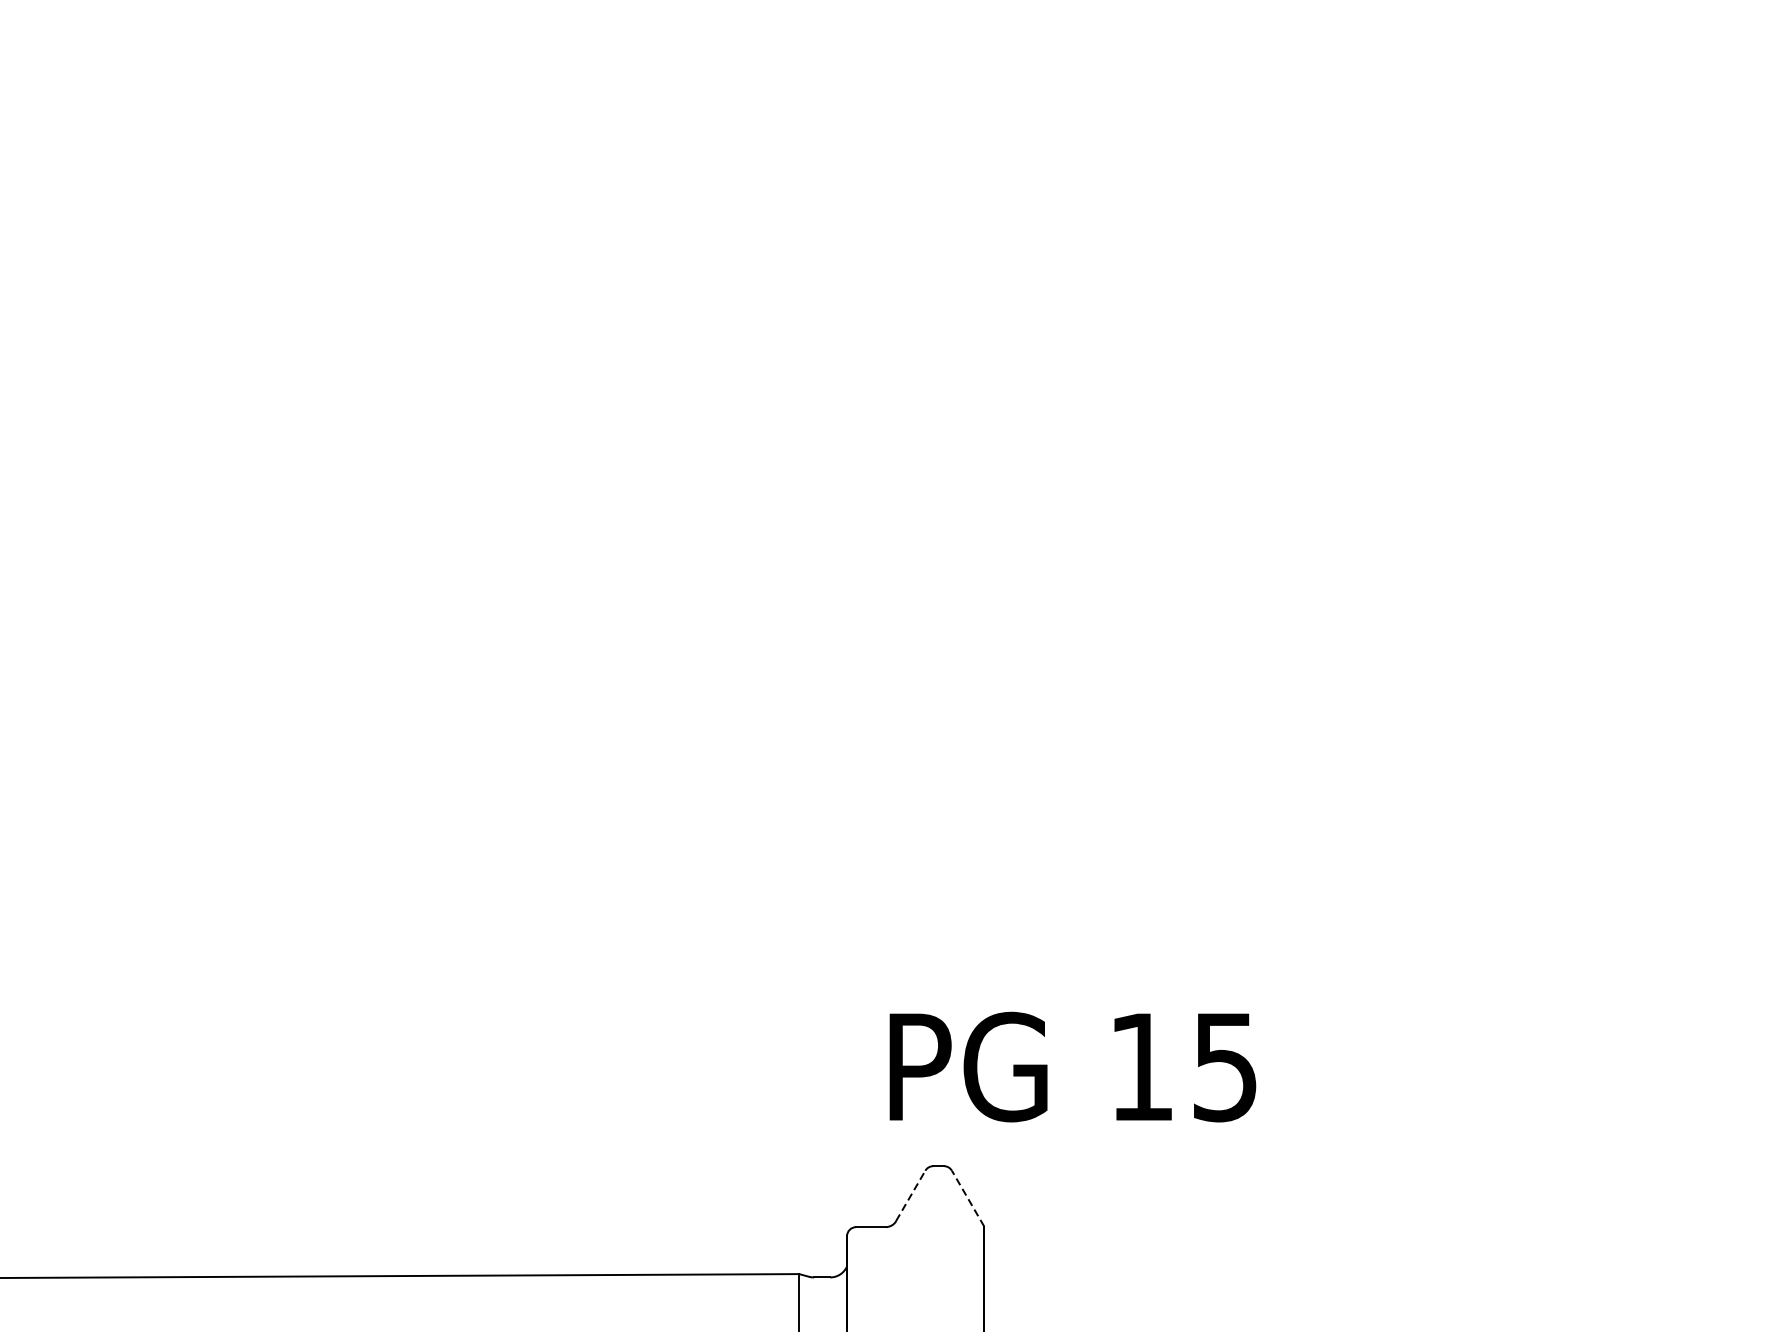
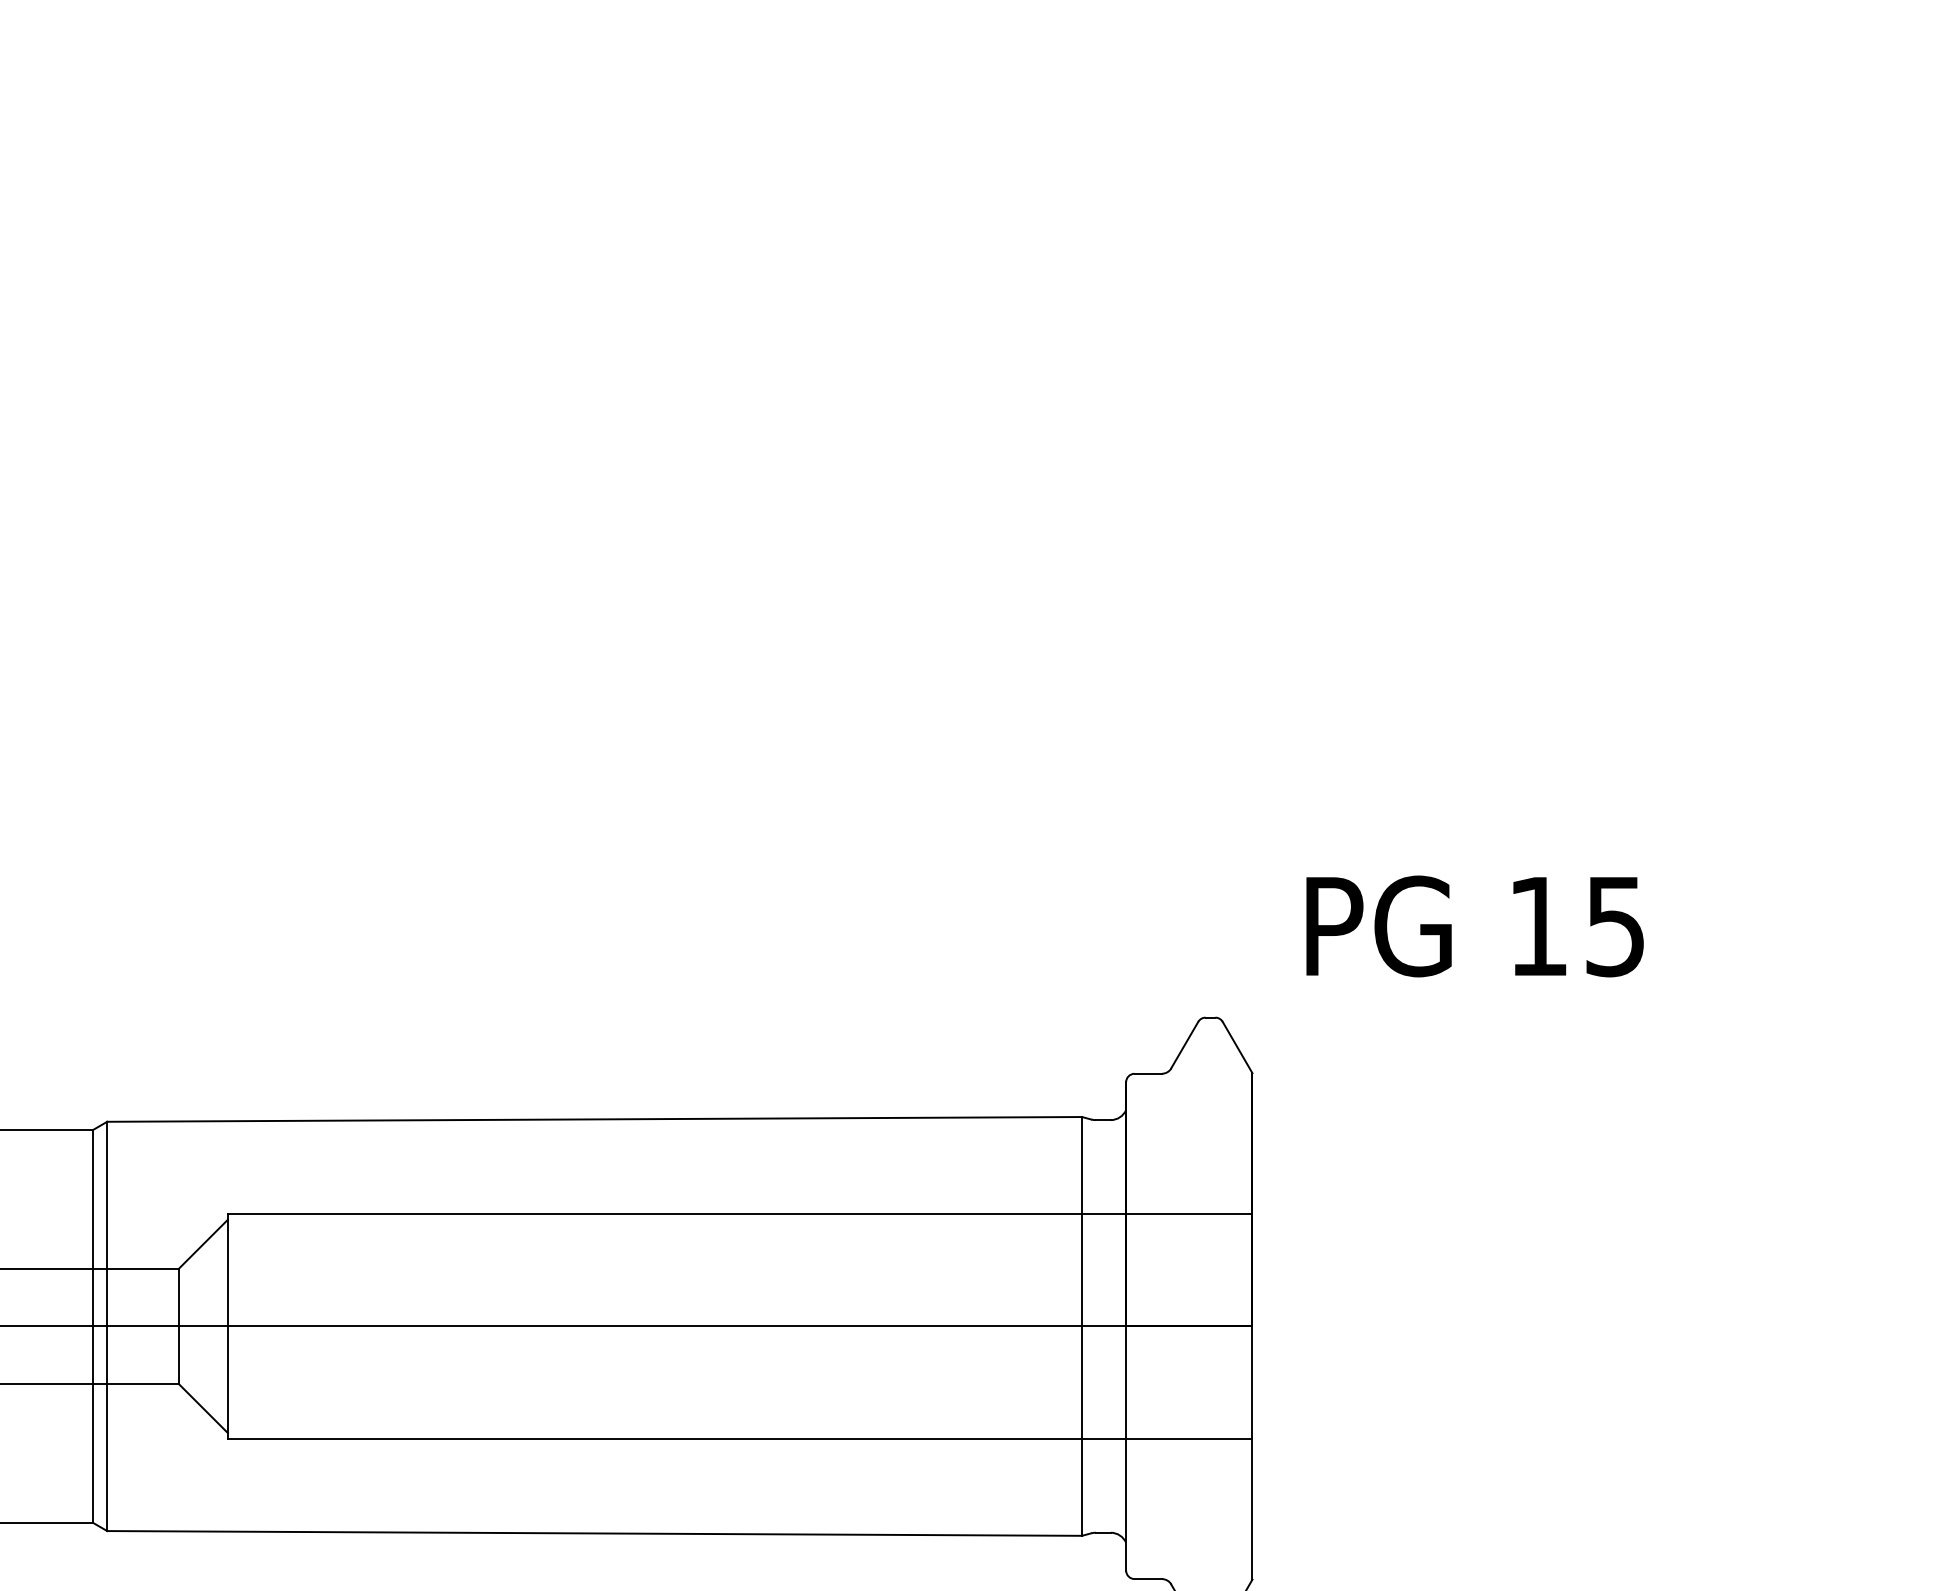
text: (1072, 1067) -> (1474, 926), moved
line: (910, 1196) -> (1184, 1045), dashed -> solid
line: (967, 1198) -> (1237, 1047), dashed -> solid

